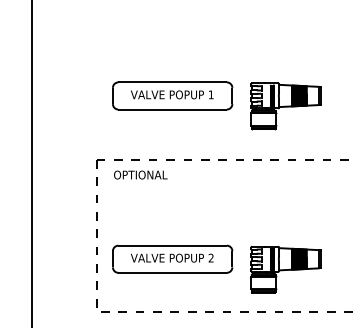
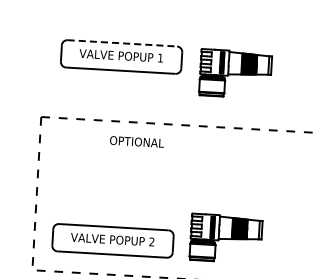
line: (173, 82) -> (123, 43), solid -> dashed
text: (140, 174) -> (136, 141), moved
part: (172, 258) -> (112, 240), moved

